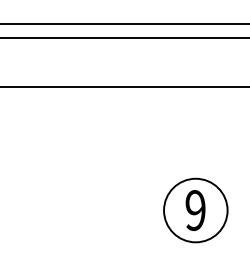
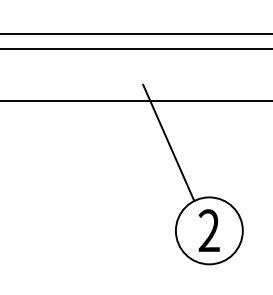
line: (157, 126) -> (168, 142), added
text: (194, 210) -> (208, 230), 9 -> 2

